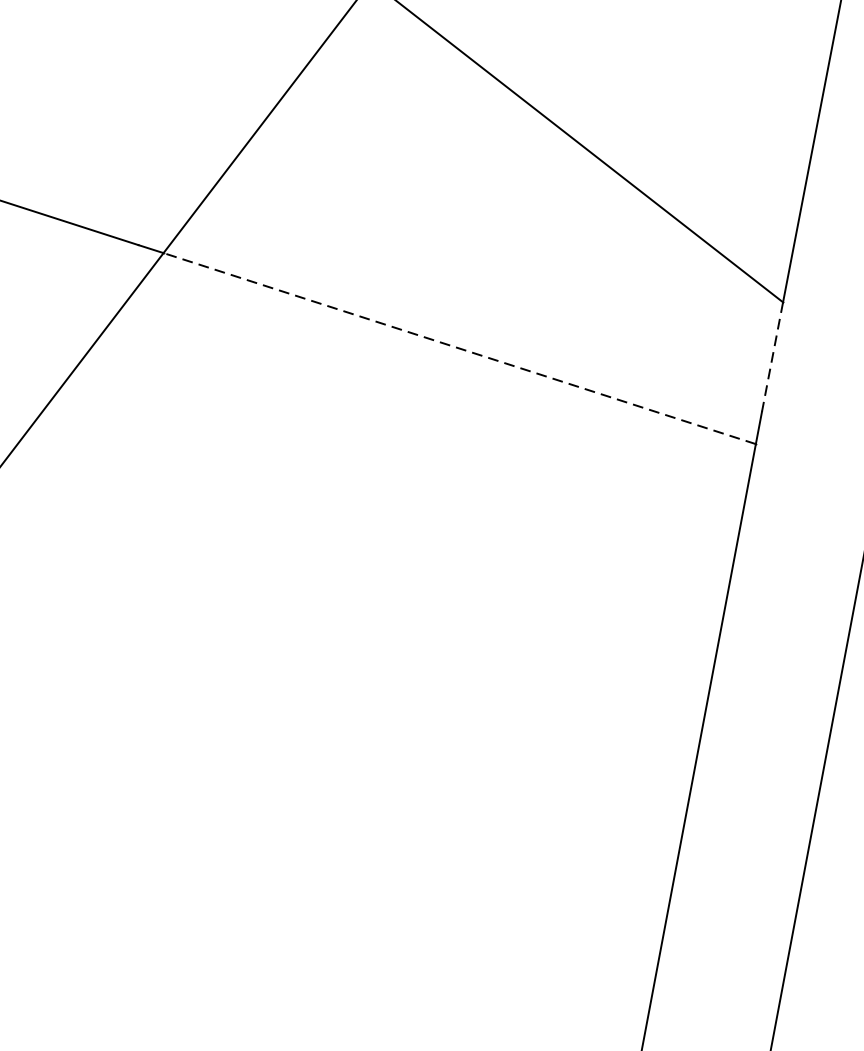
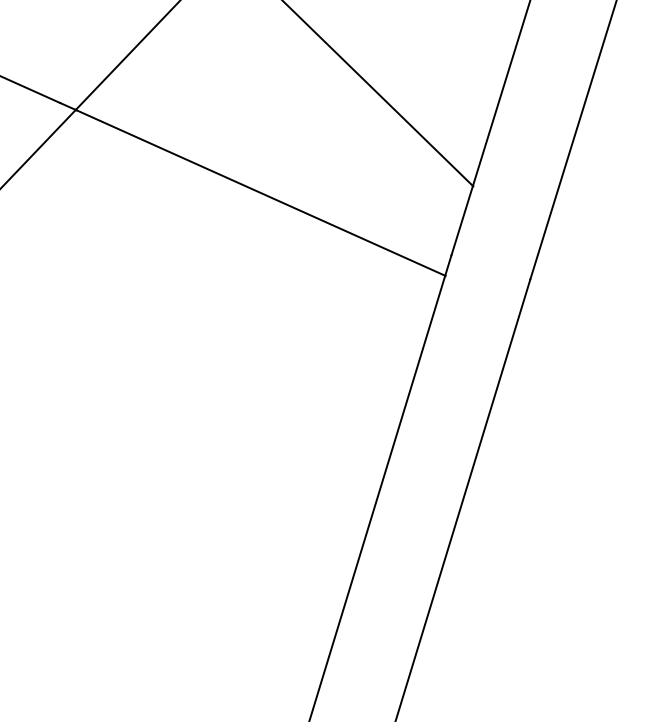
line: (459, 348) -> (260, 192), dashed -> solid
line: (773, 358) -> (462, 221), dashed -> solid

